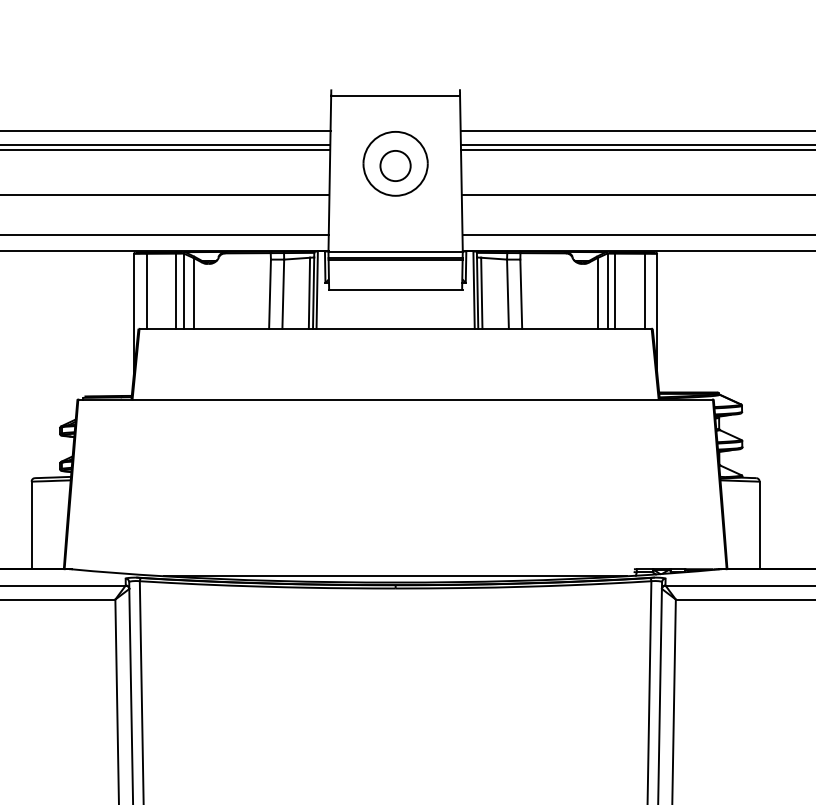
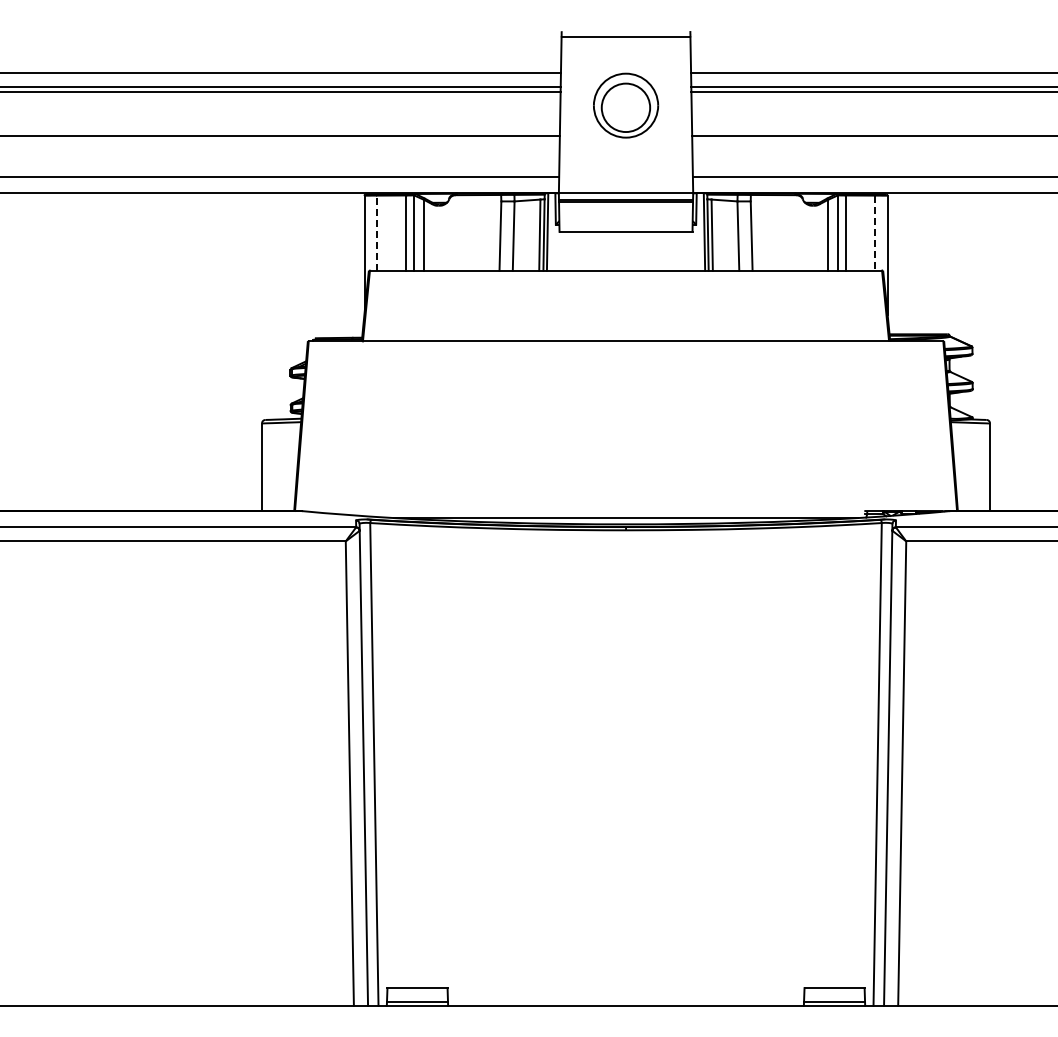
circle: (395, 165) -> (625, 107), size x1.6
line: (147, 291) -> (377, 233), solid -> dashed
line: (644, 291) -> (874, 233), solid -> dashed

